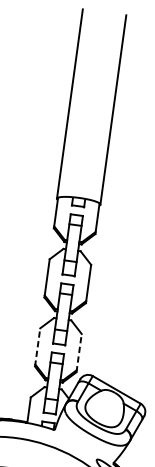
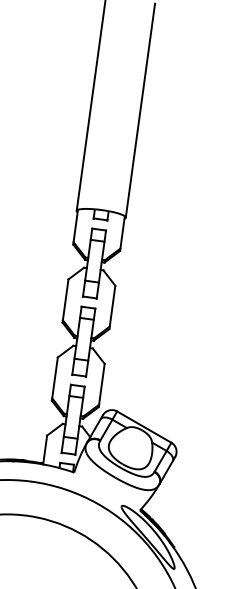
line: (37, 347) -> (54, 379), dashed -> solid
line: (78, 353) -> (101, 385), dashed -> solid

